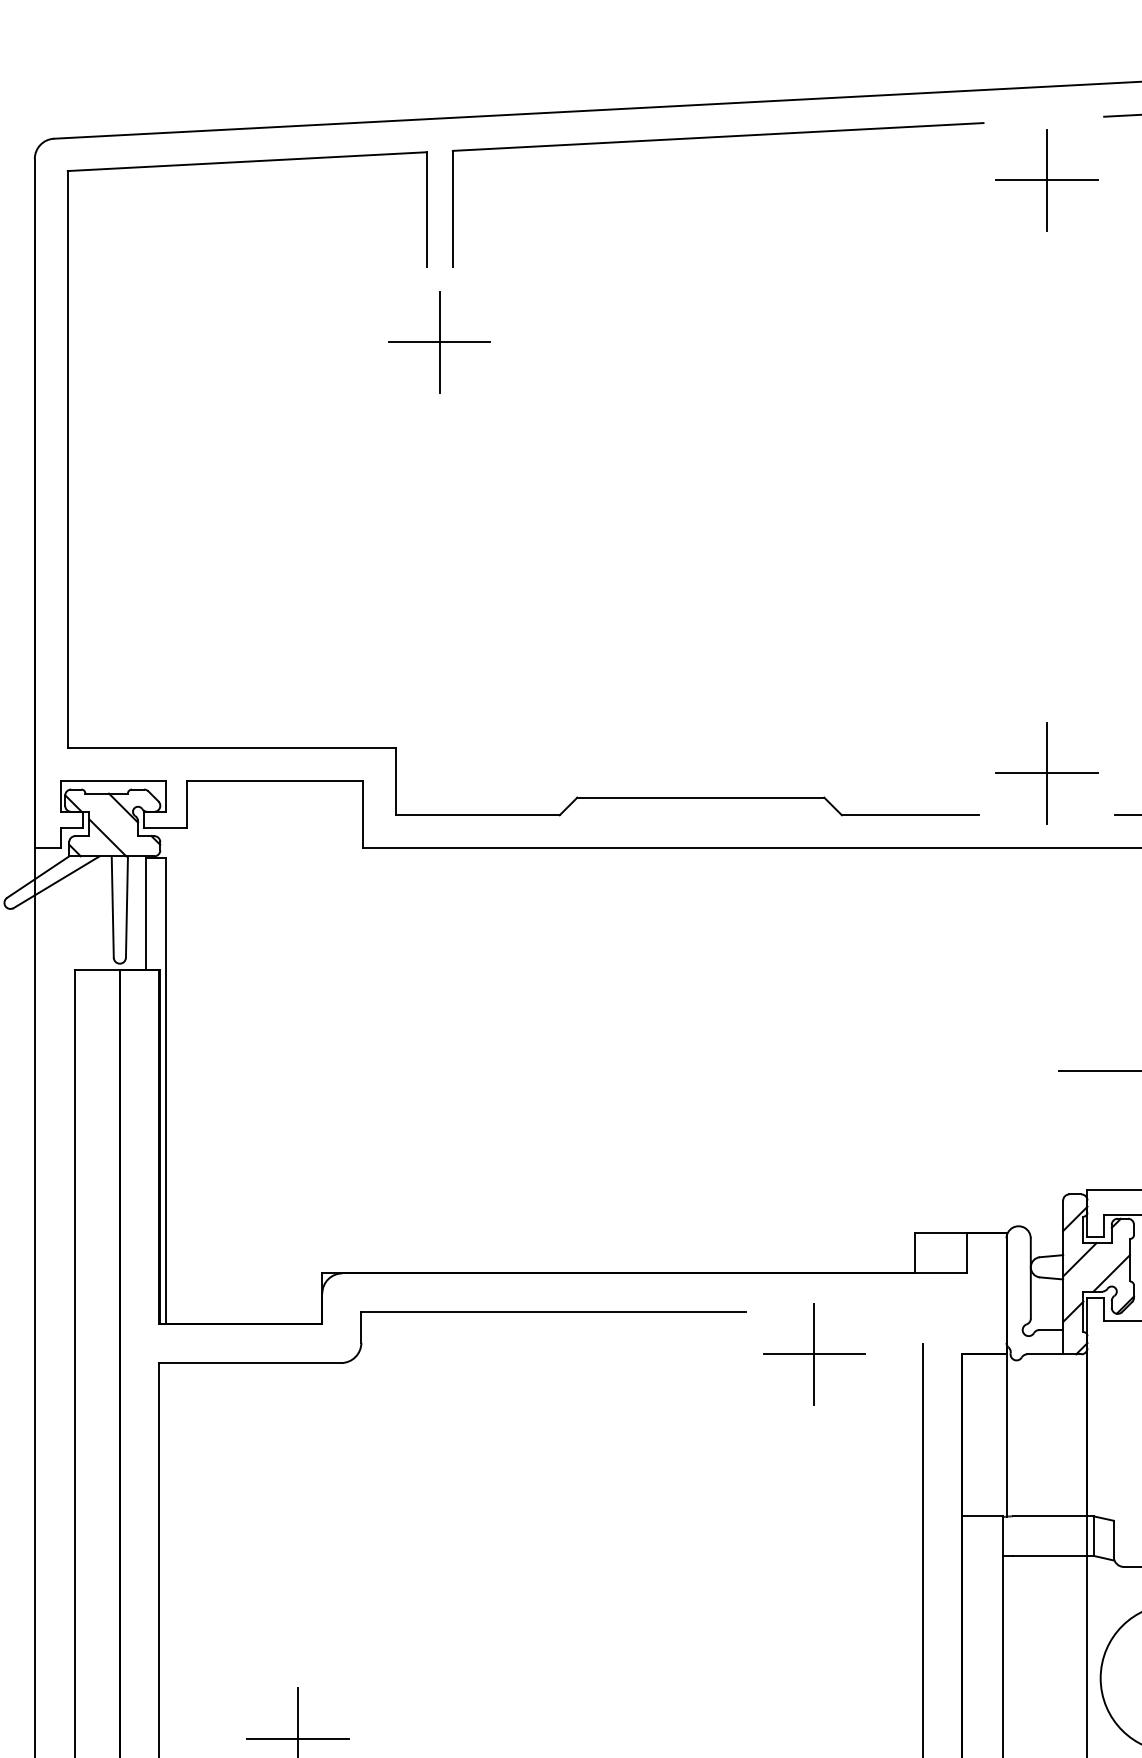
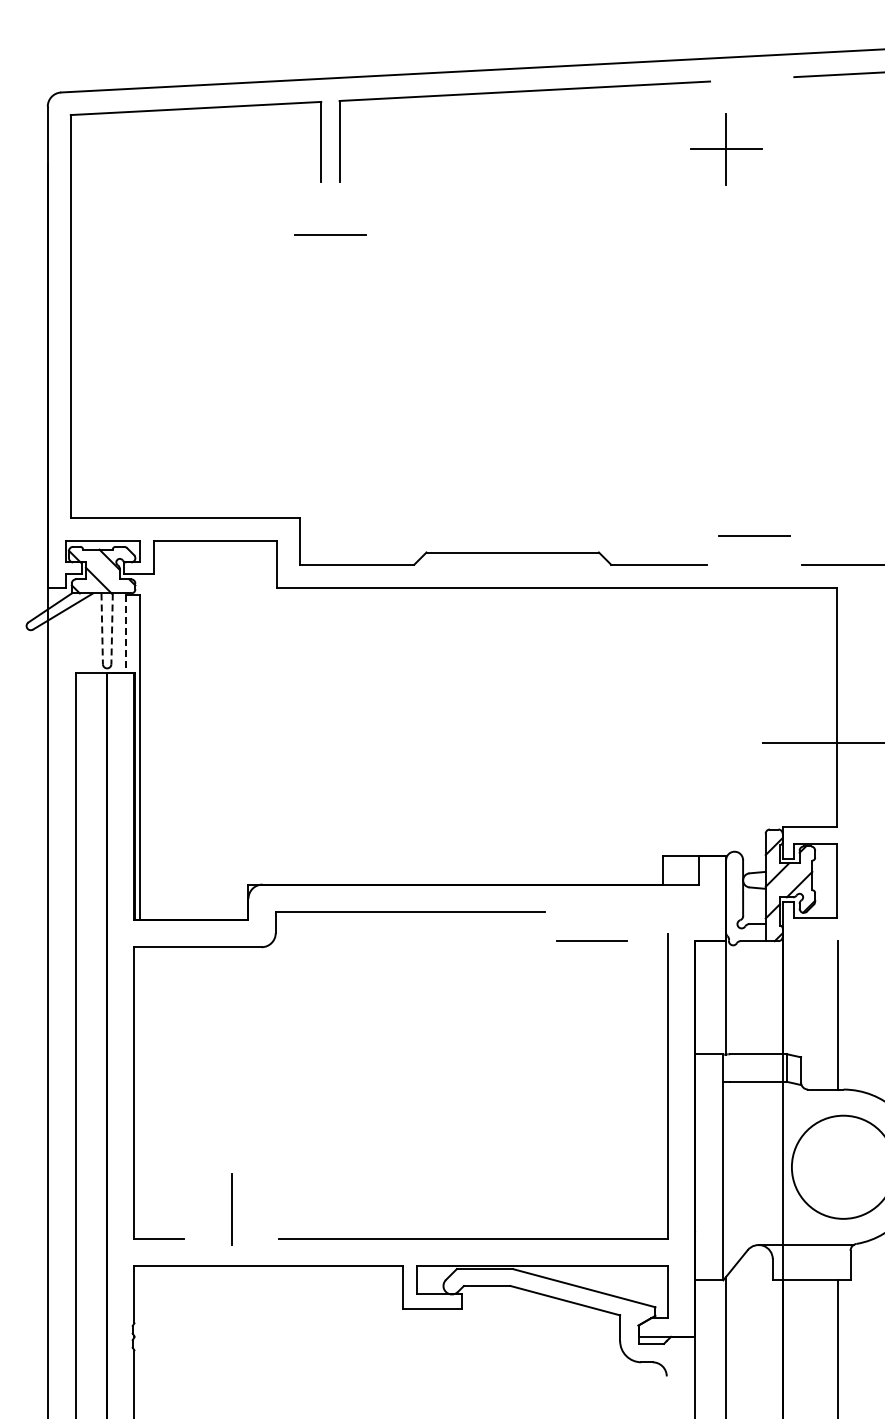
part: (1047, 180) -> (726, 149), moved
line: (439, 342) -> (330, 234), removed
line: (1047, 773) -> (754, 535), removed
line: (113, 907) -> (102, 629), solid -> dashed
line: (127, 907) -> (112, 629), solid -> dashed
line: (146, 913) -> (125, 633), solid -> dashed
line: (813, 1353) -> (591, 940), removed
line: (297, 1738) -> (231, 1209), removed

